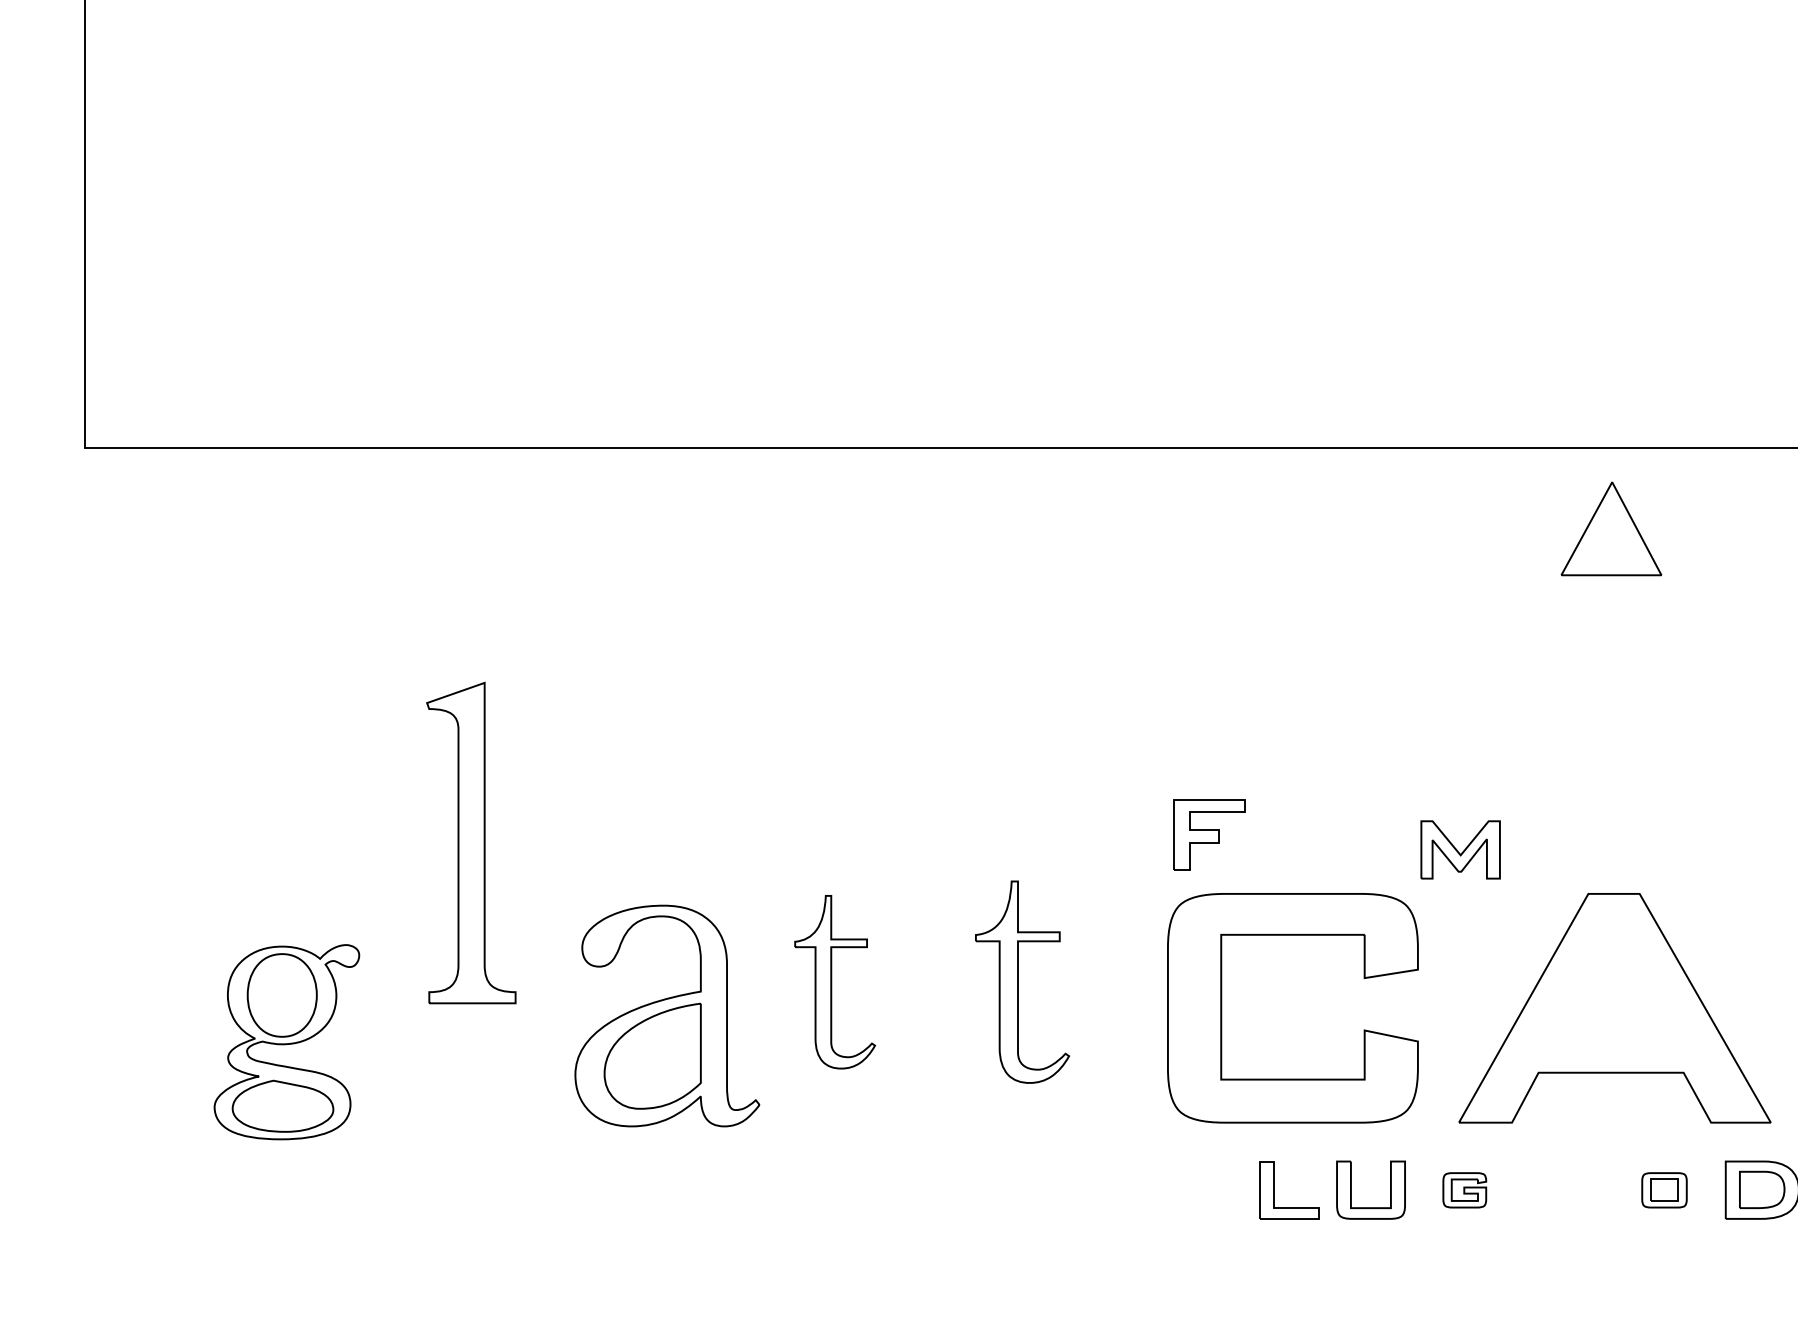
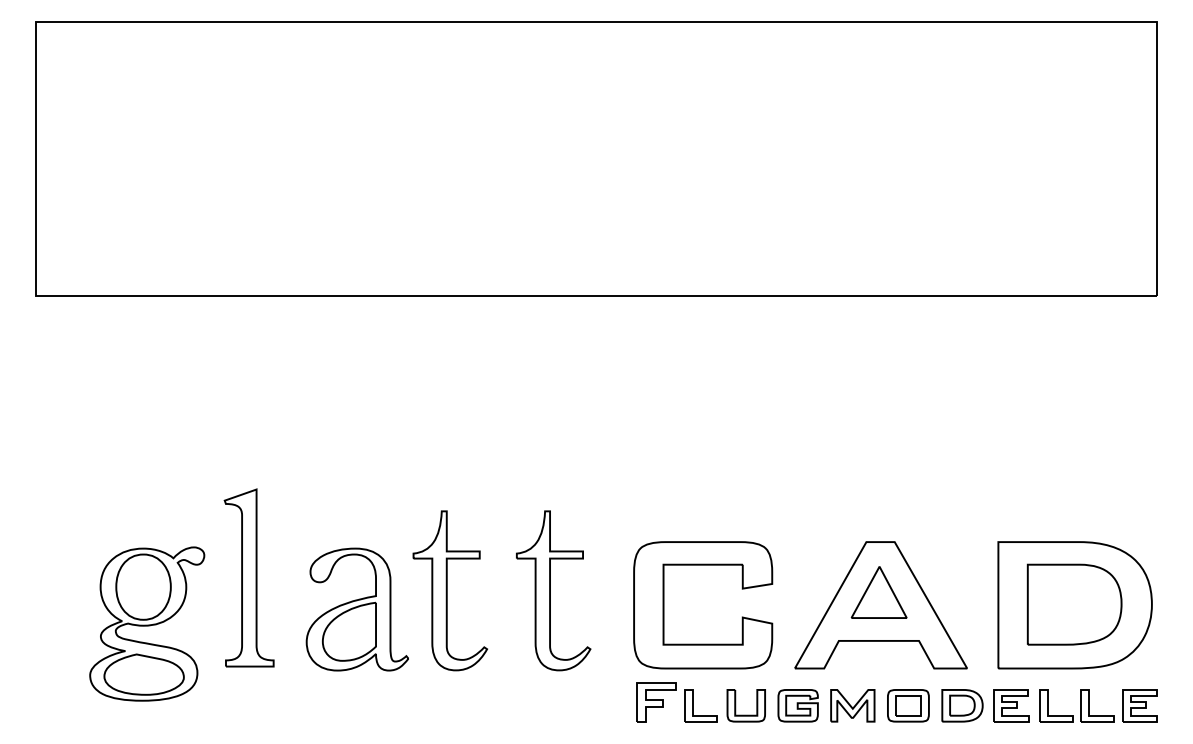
part: (1610, 529) -> (878, 592), moved
part: (1208, 834) -> (656, 702), moved
part: (470, 842) -> (248, 577), moved
part: (1460, 849) -> (852, 705), moved
part: (833, 981) -> (449, 590), size x1.67
part: (1022, 981) -> (553, 590), size x1.43
part: (287, 1041) -> (147, 623), size x1.43
part: (1463, 1189) -> (797, 705), size x1.67
part: (1664, 1189) -> (908, 705), size x1.67

